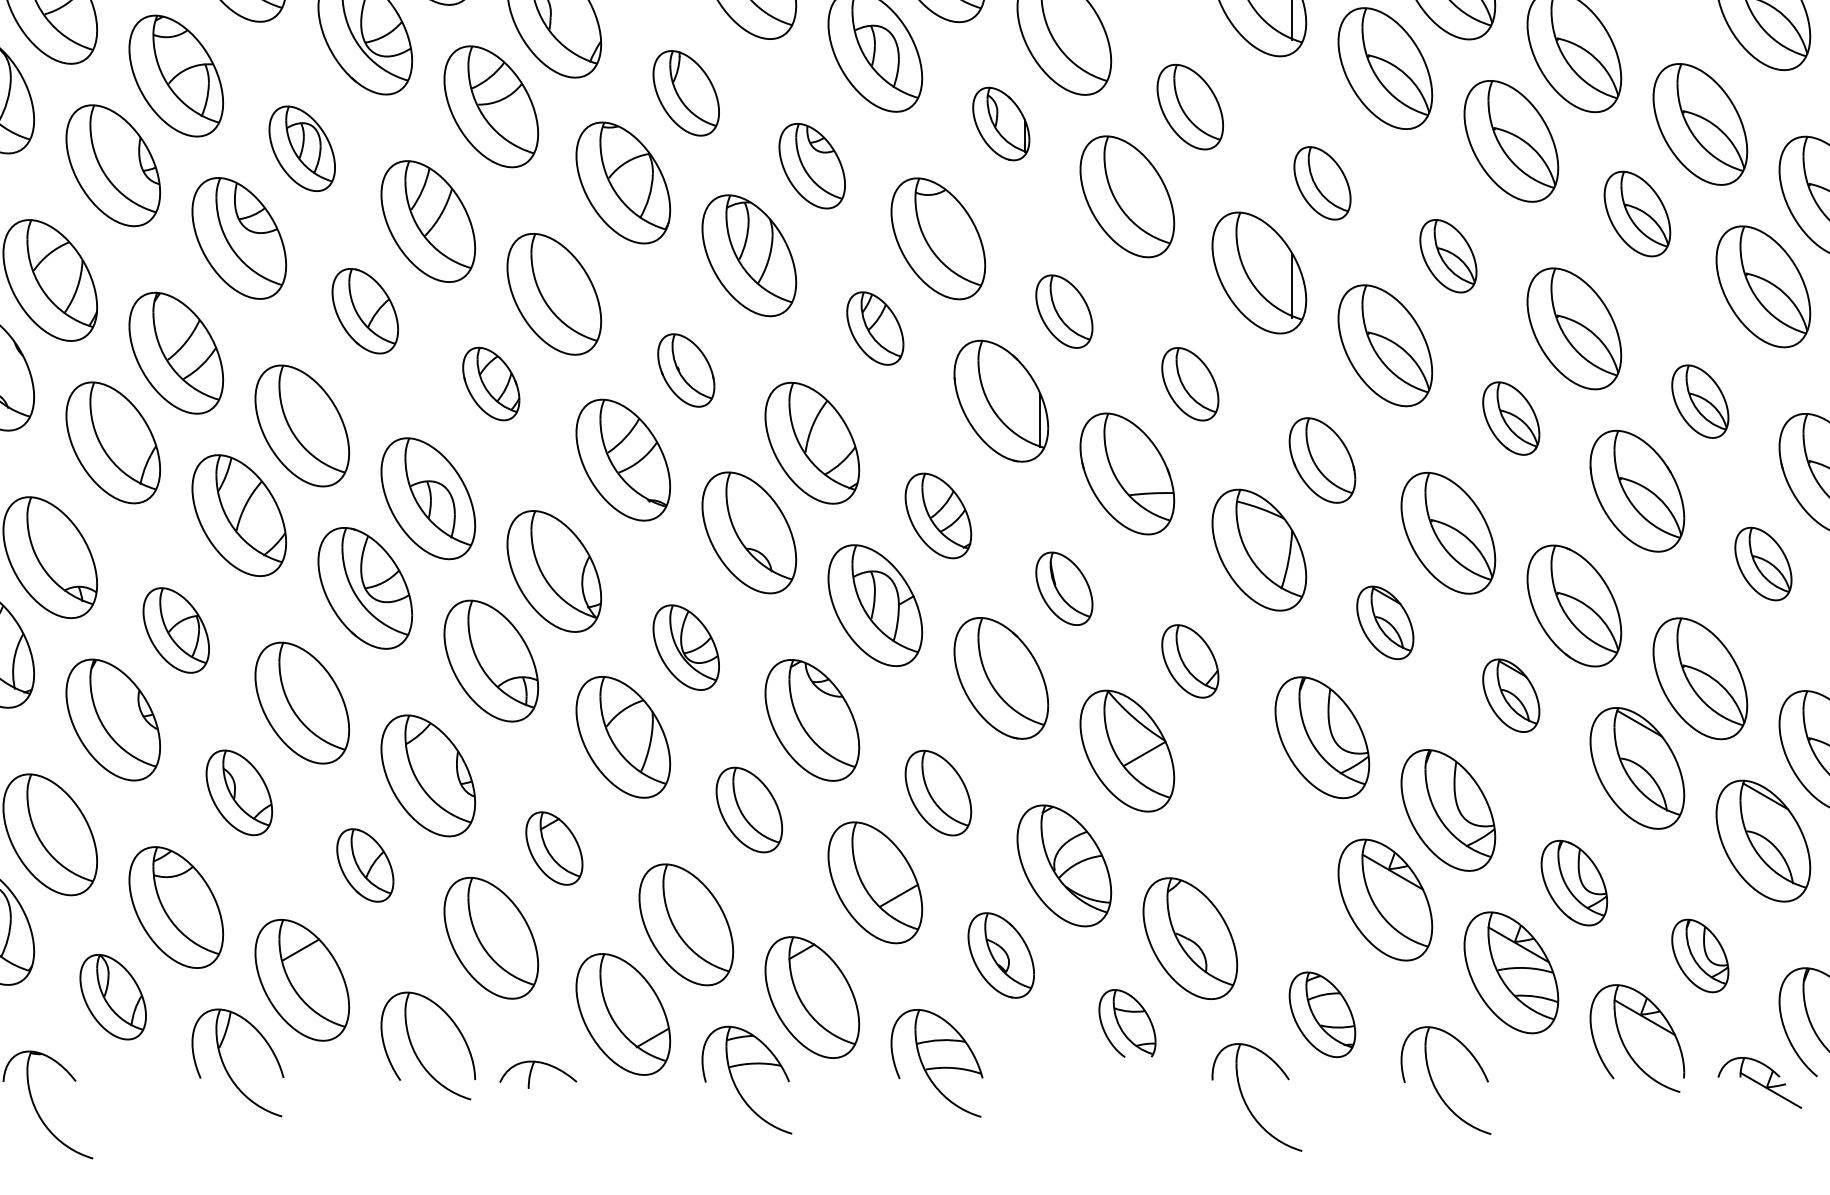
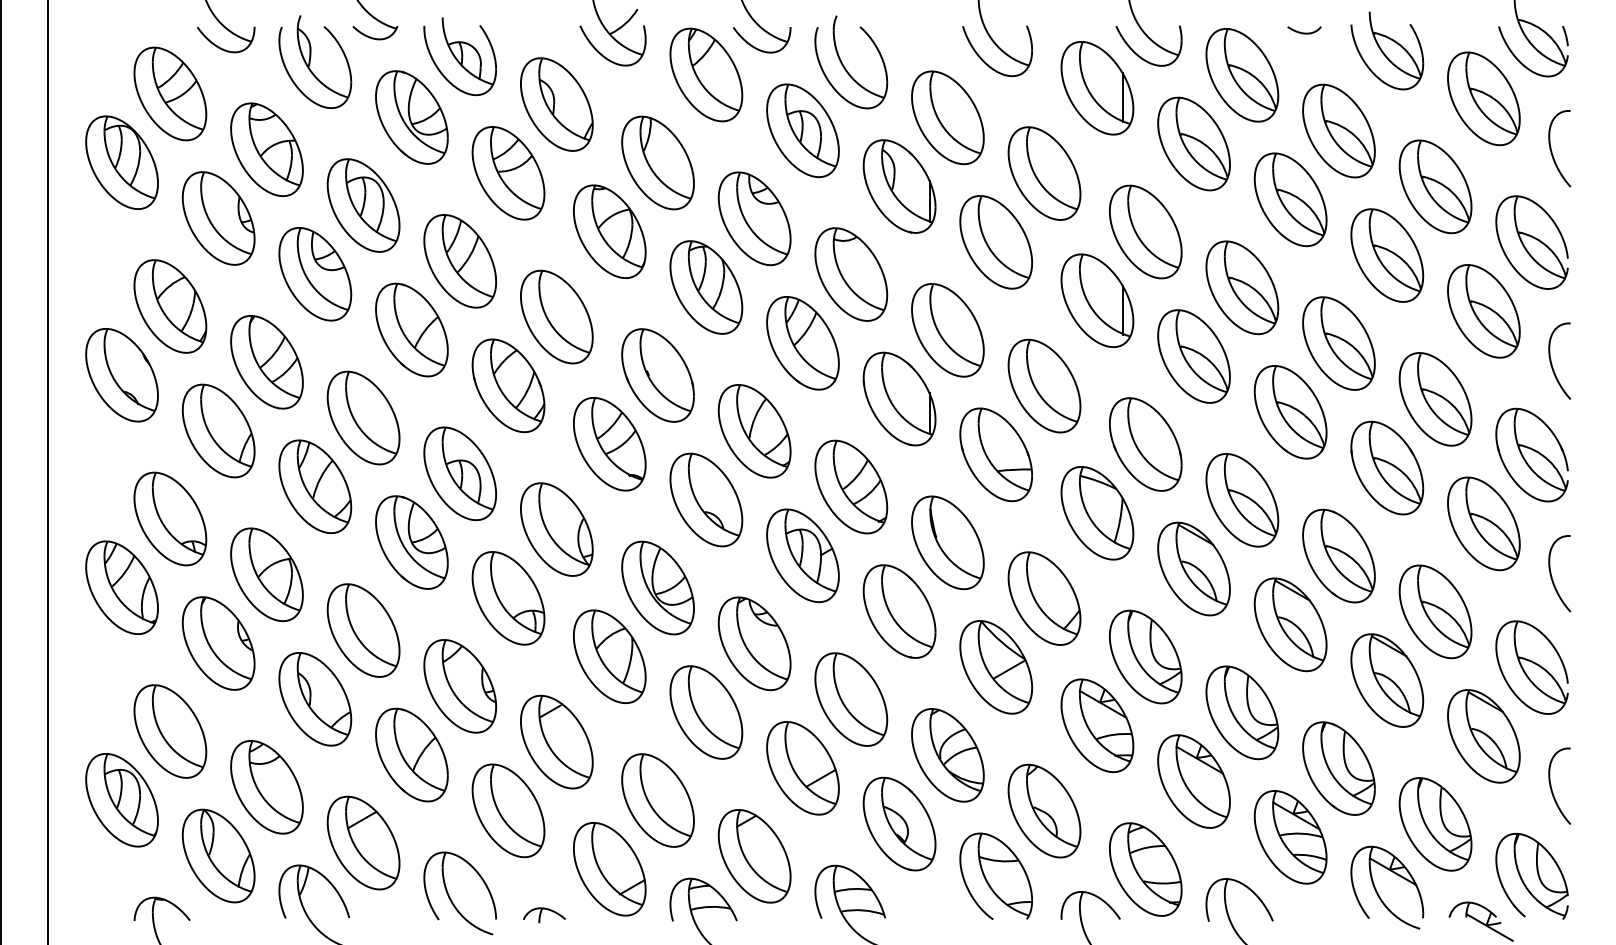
part: (685, 92) -> (657, 162), size x1.43
part: (1190, 107) -> (1044, 173), size x1.43
part: (1001, 123) -> (899, 186), size x1.67
part: (302, 148) -> (363, 205), size x1.43
part: (812, 165) -> (754, 218), size x1.43
part: (1322, 182) -> (1145, 231), size x1.67
part: (1637, 213) -> (1387, 255), size x1.43
part: (1448, 255) -> (1242, 287), size x1.67
part: (364, 310) -> (411, 329), size x1.43
part: (1063, 311) -> (947, 330), size x1.67
part: (874, 328) -> (802, 343), size x1.67
part: (685, 370) -> (657, 375), size x1.67
part: (491, 383) -> (508, 385), size x1.67
part: (1190, 383) -> (1044, 385), size x1.67
part: (1700, 401) -> (1435, 399), size x1.67
part: (1511, 418) -> (1290, 412), size x1.67
part: (1322, 460) -> (1145, 444), size x1.43
part: (938, 515) -> (851, 486), size x1.43
part: (1762, 563) -> (1483, 523), size x1.67
part: (1063, 588) -> (947, 542), size x1.67
part: (1384, 622) -> (1193, 568), size x1.67
part: (175, 630) -> (266, 574), size x1.43
part: (685, 646) -> (657, 587), size x1.43
part: (1190, 661) -> (1044, 598), size x1.67
part: (1511, 695) -> (1290, 624), size x1.67
part: (239, 793) -> (315, 699), size x1.43
part: (938, 793) -> (851, 699), size x1.43
part: (749, 810) -> (706, 712), size x1.43
part: (1259, 826) -> (1097, 725), added
part: (553, 847) -> (556, 741), size x1.67
part: (364, 864) -> (411, 754), size x1.67
part: (1573, 883) -> (1338, 768), size x1.43
part: (1001, 954) -> (899, 823), size x1.43
part: (1700, 956) -> (1435, 824), size x1.67
part: (113, 996) -> (218, 855), size x1.43
part: (1322, 1014) -> (1145, 869), size x1.43
part: (1127, 1022) -> (996, 875), size x1.67
part: (538, 1074) -> (544, 915), size x0.71

